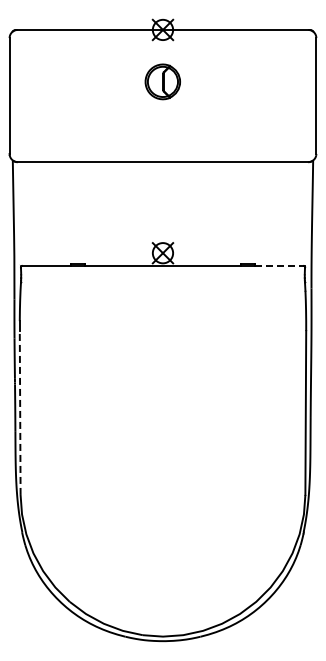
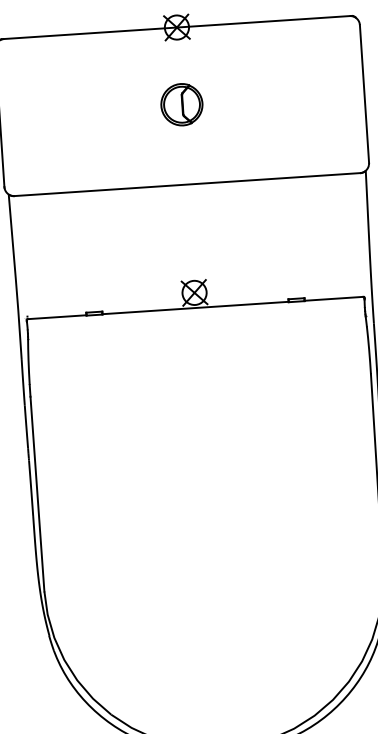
part: (162, 81) -> (181, 104), moved
line: (279, 265) -> (334, 298), dashed -> solid
line: (20, 413) -> (37, 494), dashed -> solid

